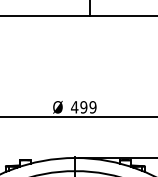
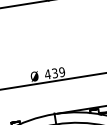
text: (83, 107) -> (54, 73), 499 -> 439

